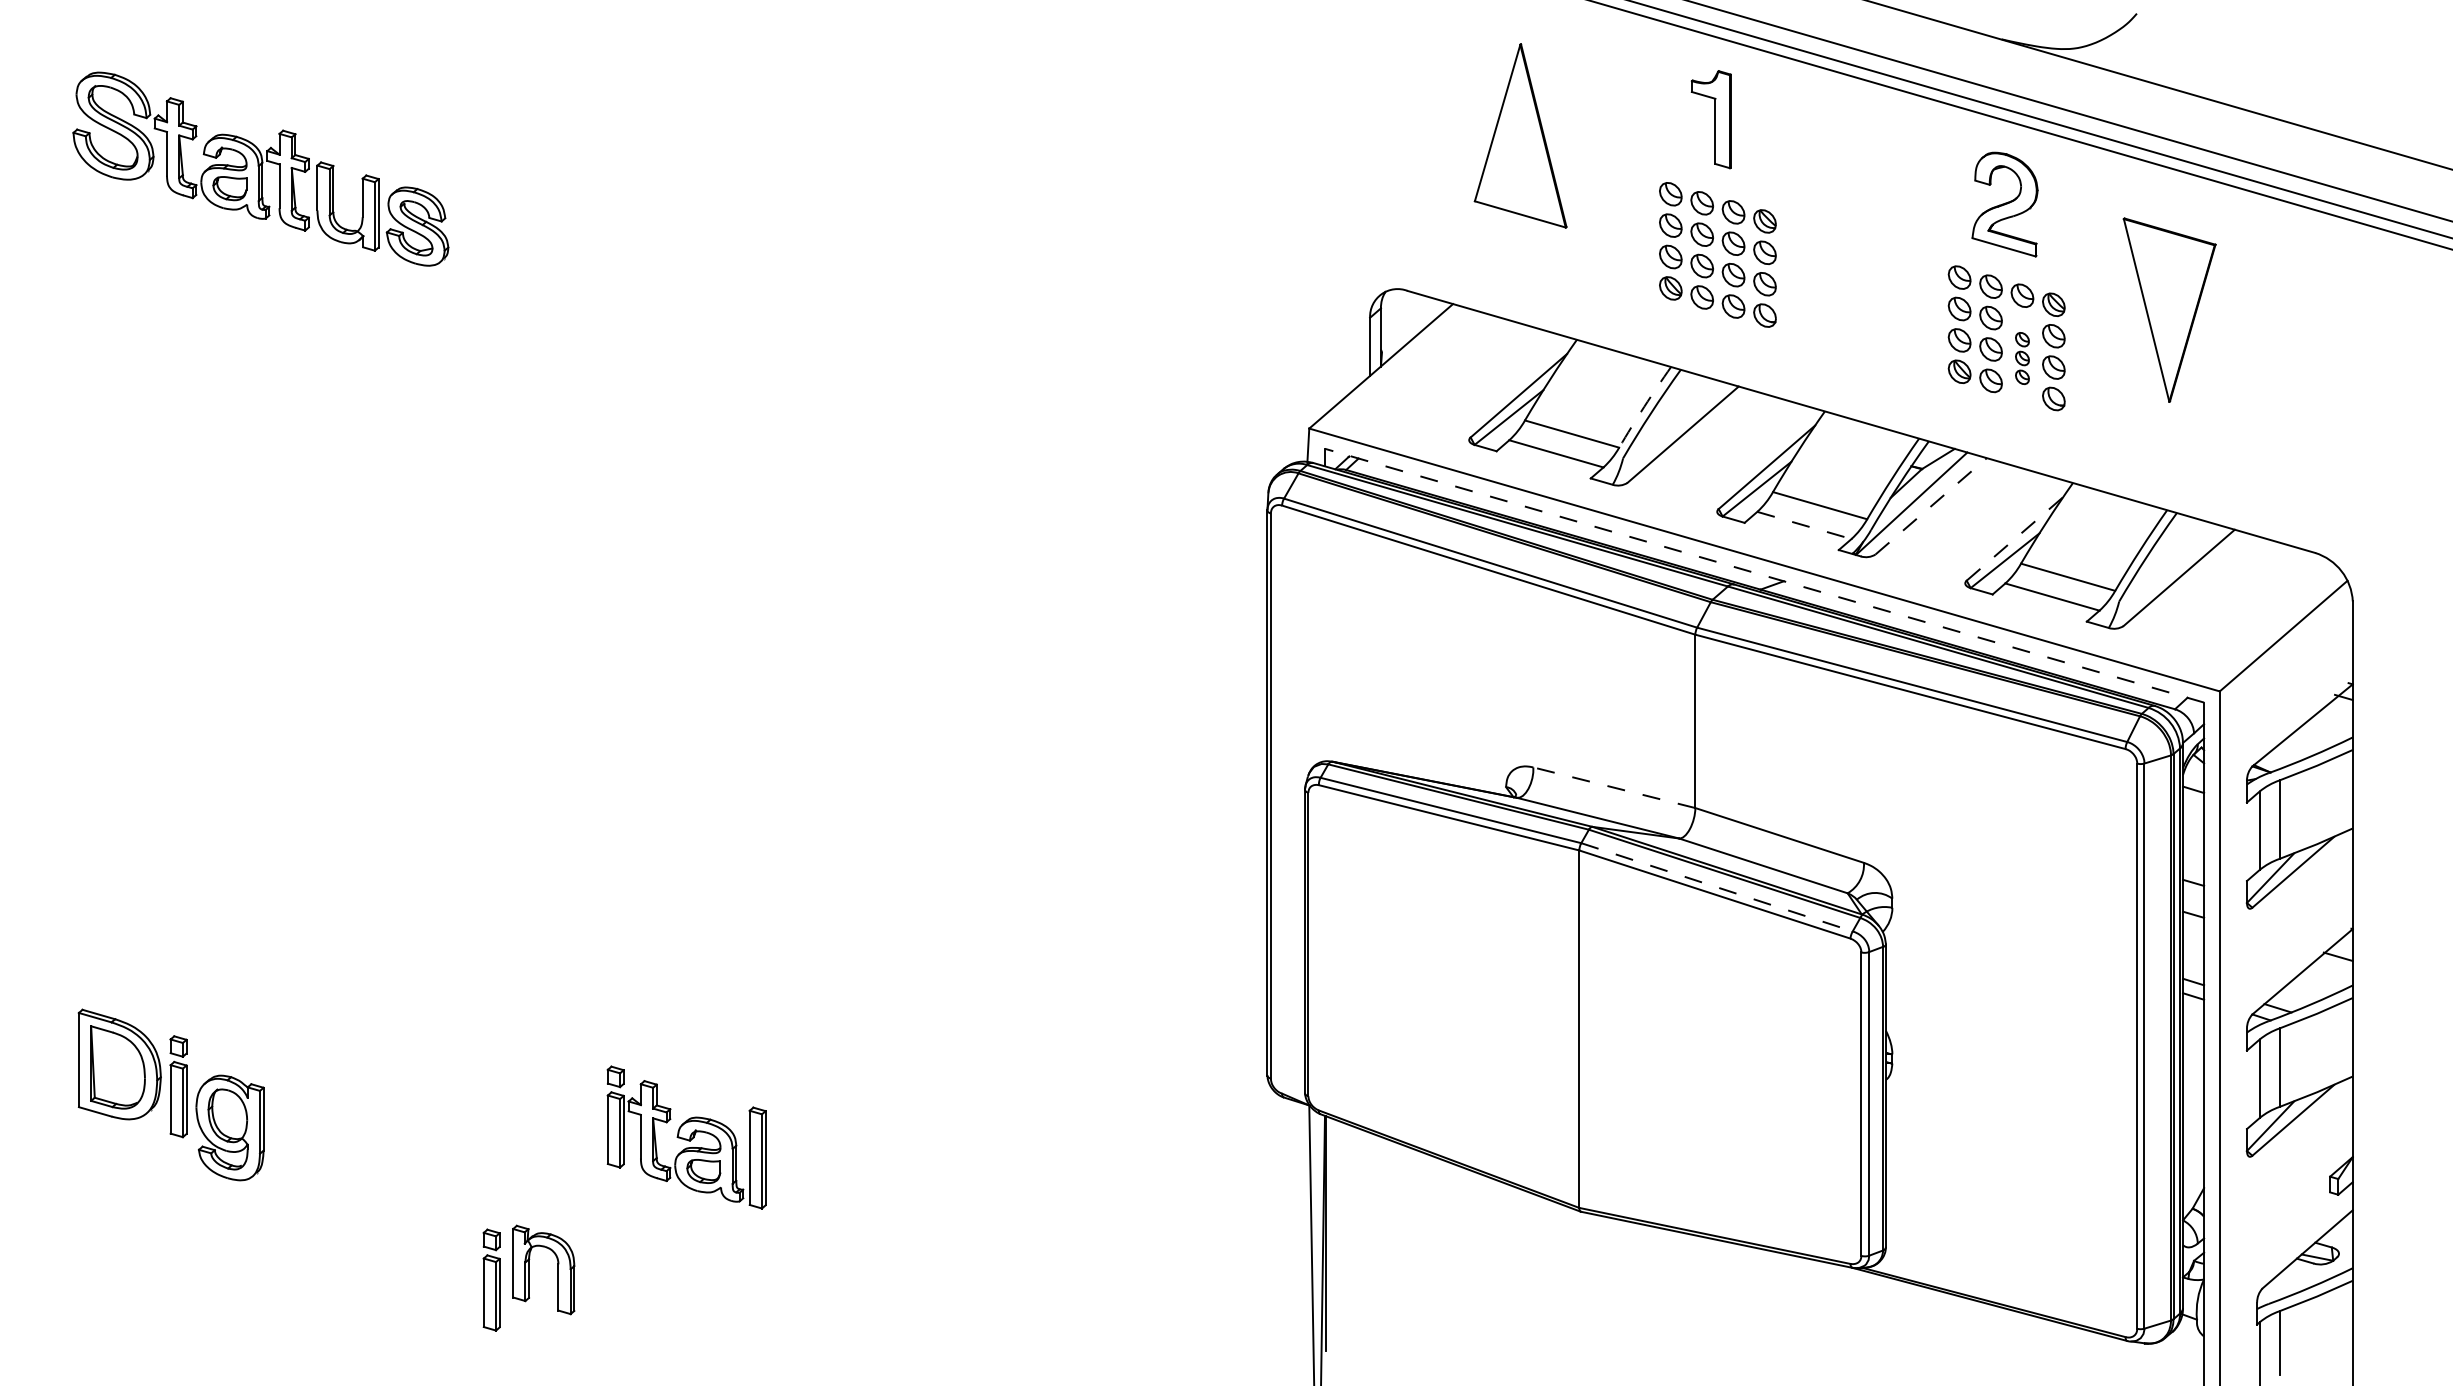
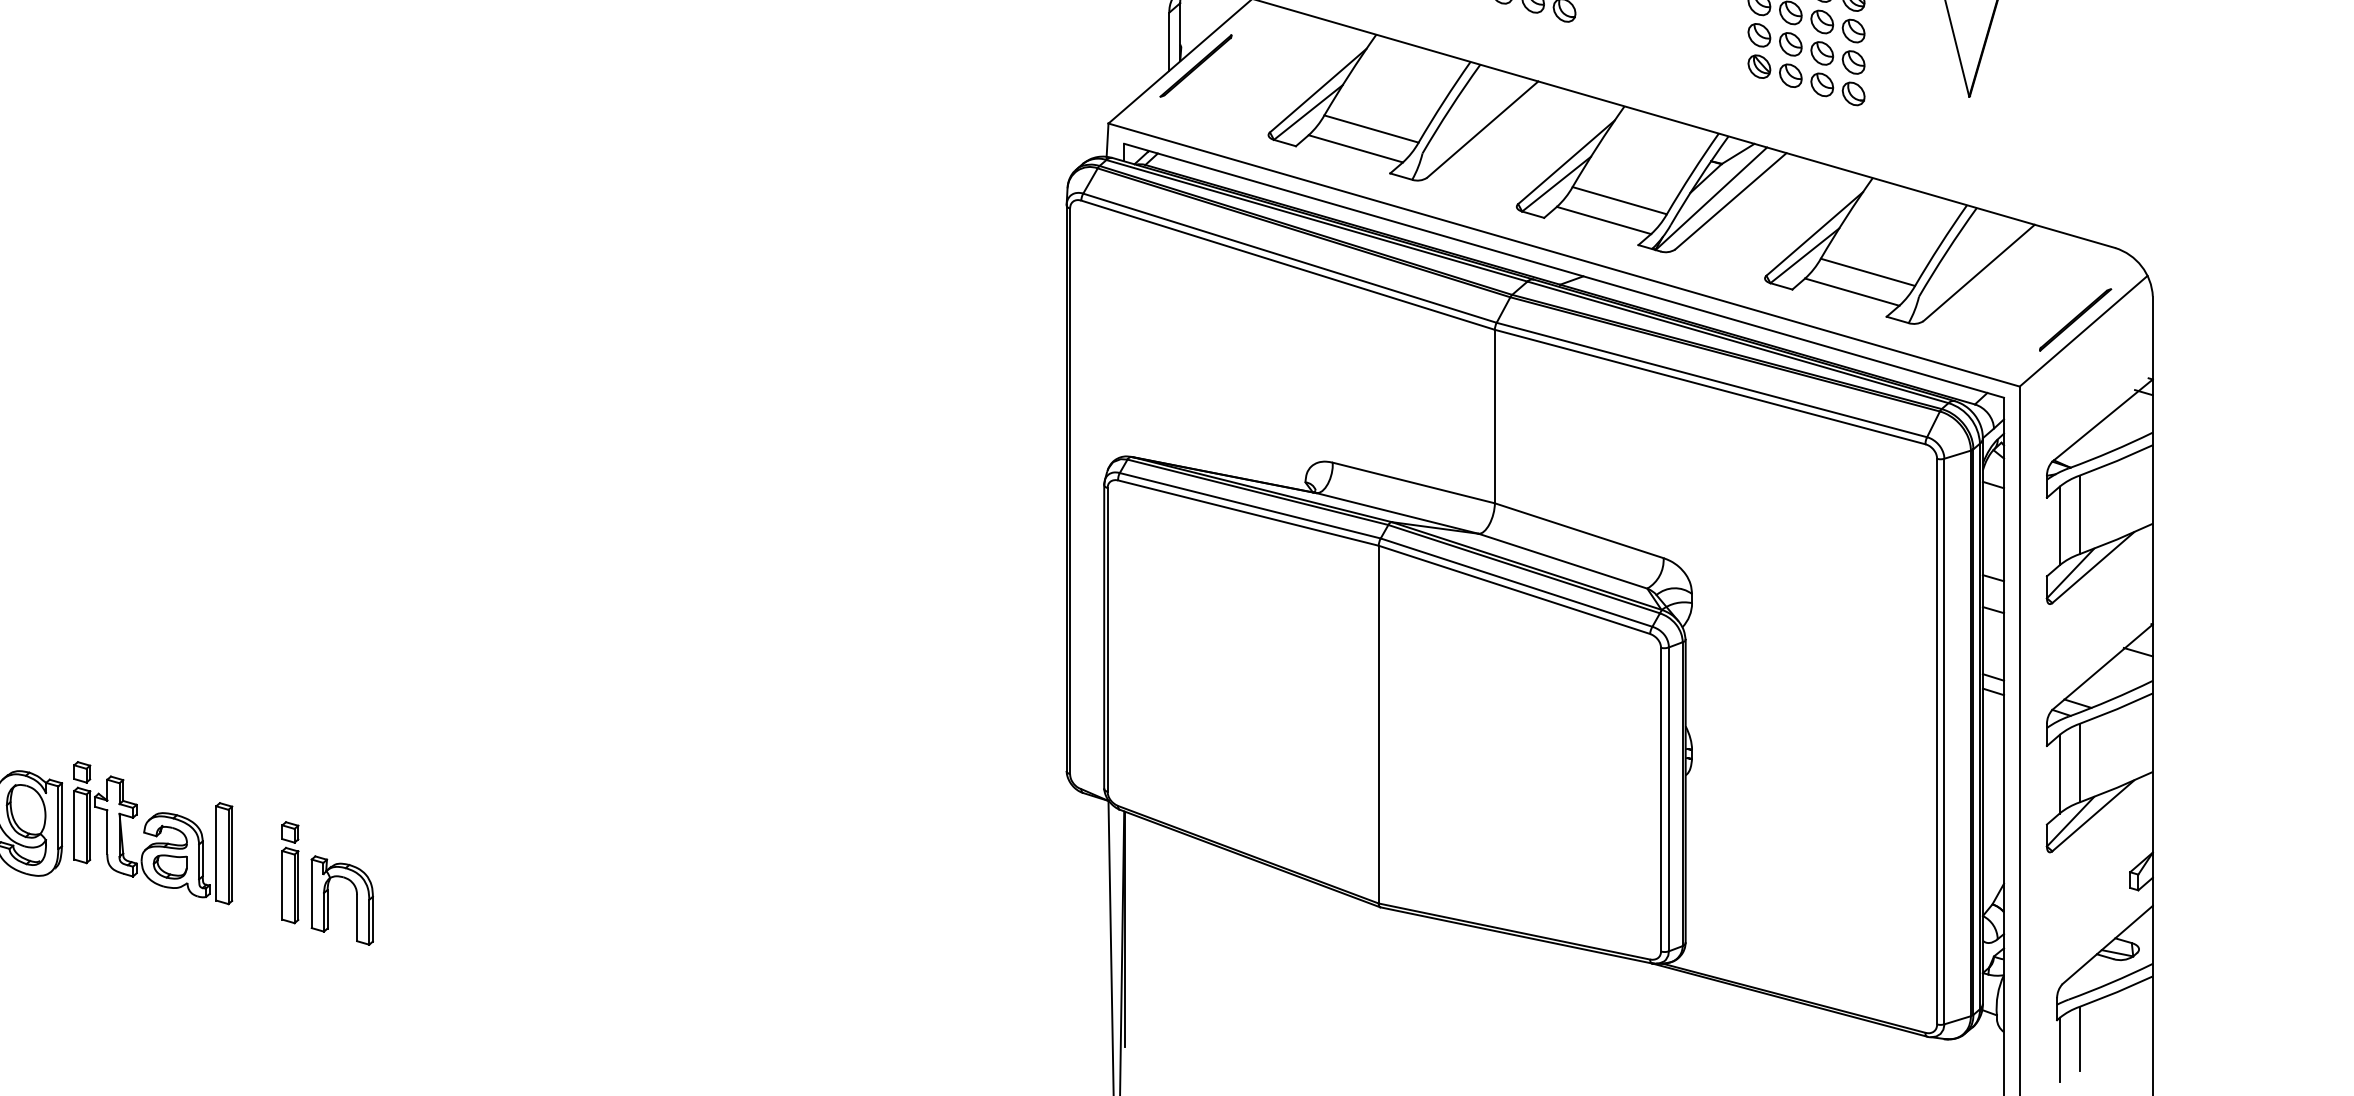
part: (2022, 358) -> (1822, 53), size x1.67
line: (1396, 370) -> (1195, 65), added
arc: (1644, 406) -> (1443, 101), dashed -> solid
line: (1931, 506) -> (1731, 201), dashed -> solid
line: (1804, 525) -> (1604, 220), dashed -> solid
line: (2014, 538) -> (1814, 233), dashed -> solid
line: (1764, 575) -> (1564, 270), dashed -> solid
line: (2275, 624) -> (2075, 319), added
line: (1613, 787) -> (1412, 482), dashed -> solid
line: (1717, 887) -> (1517, 582), dashed -> solid
part: (686, 1137) -> (152, 833), moved
part: (529, 1269) -> (328, 900), moved
part: (491, 1279) -> (290, 872), moved

